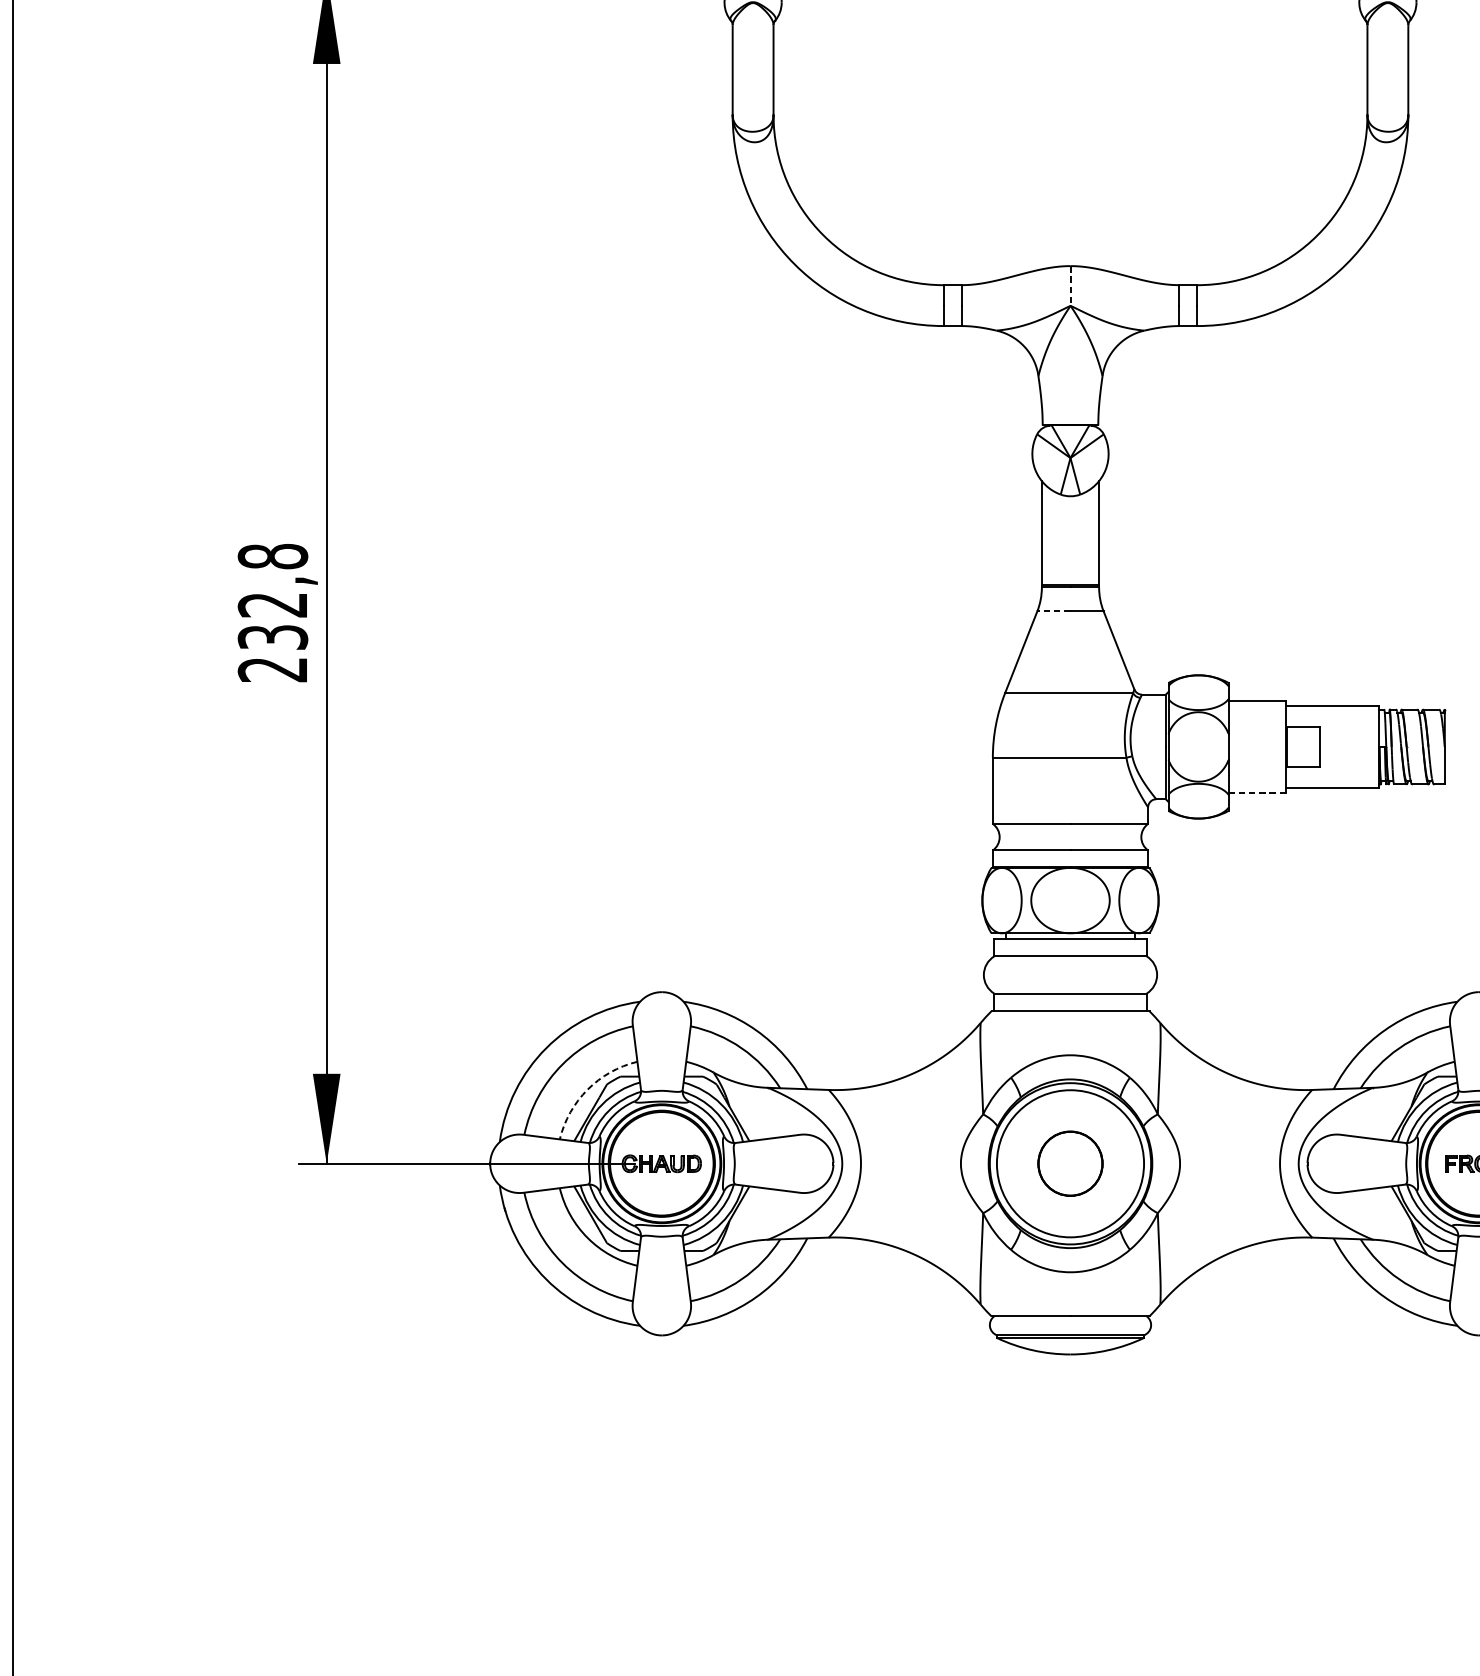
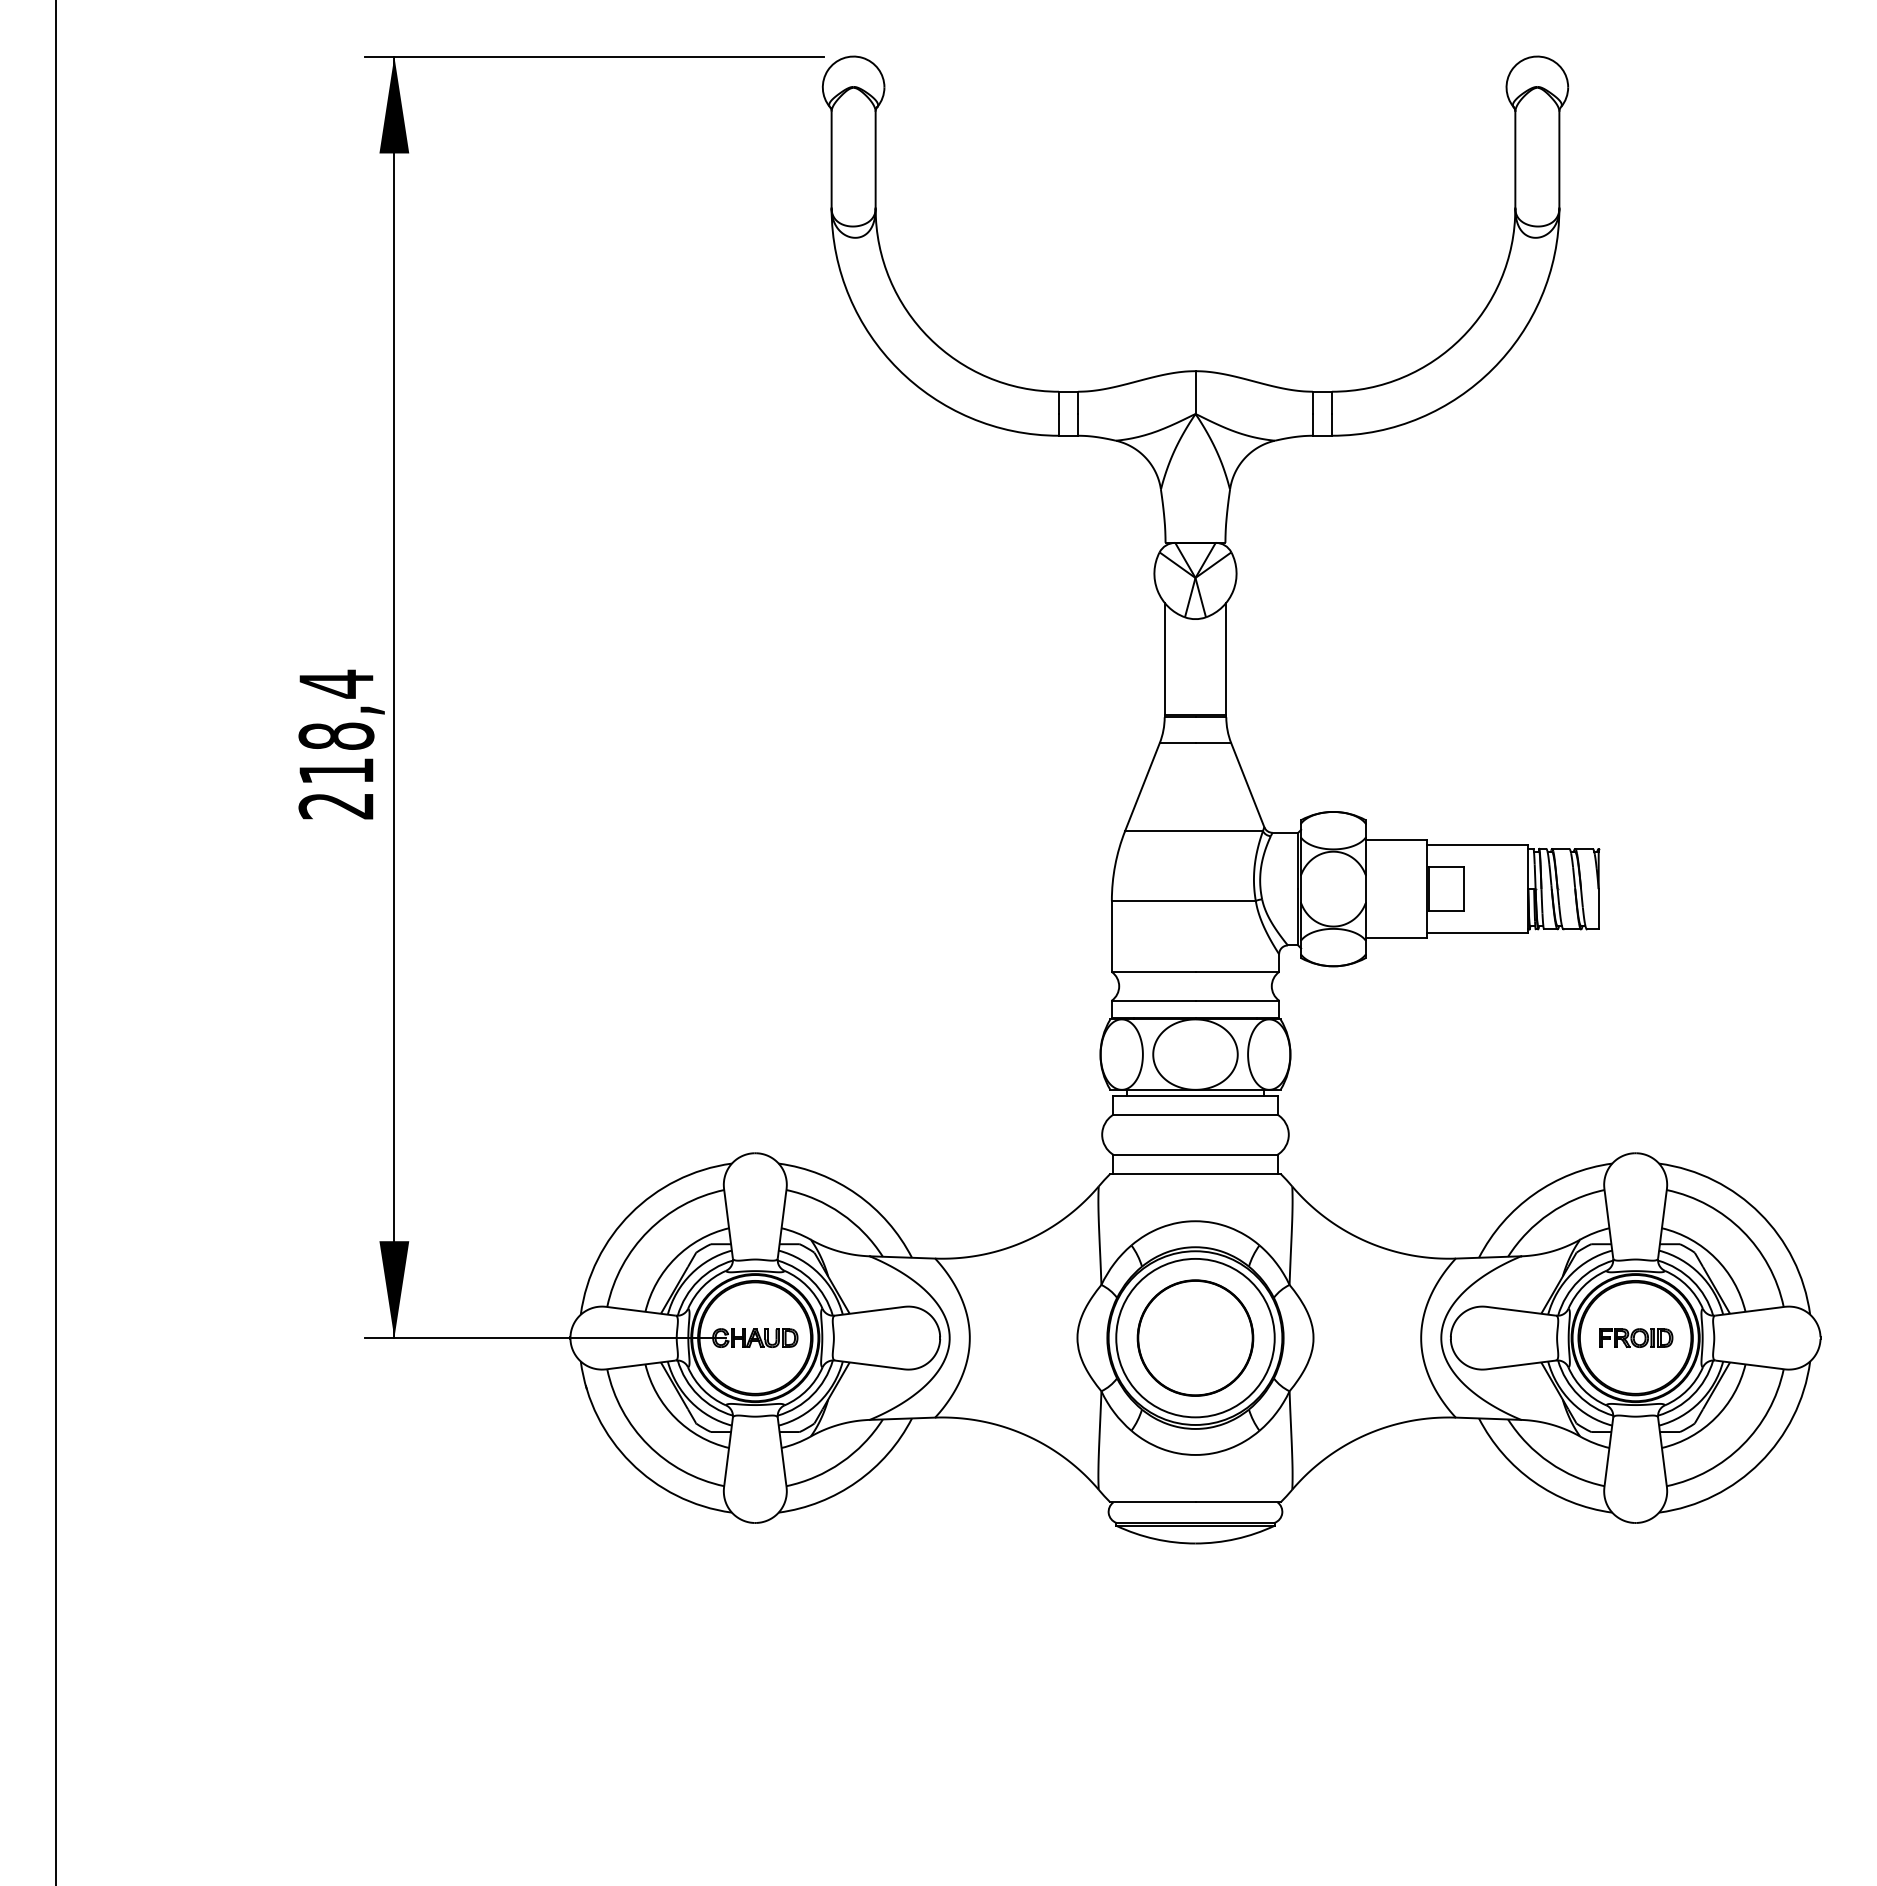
line: (1070, 285) -> (1195, 392), dashed -> solid
text: (273, 595) -> (336, 726), 232,8 -> 218,4
line: (1053, 611) -> (1177, 743), dashed -> solid
line: (1257, 792) -> (1396, 938), dashed -> solid
arc: (587, 1089) -> (675, 1258), dashed -> solid
part: (1070, 1163) -> (1195, 1337), size x1.67

